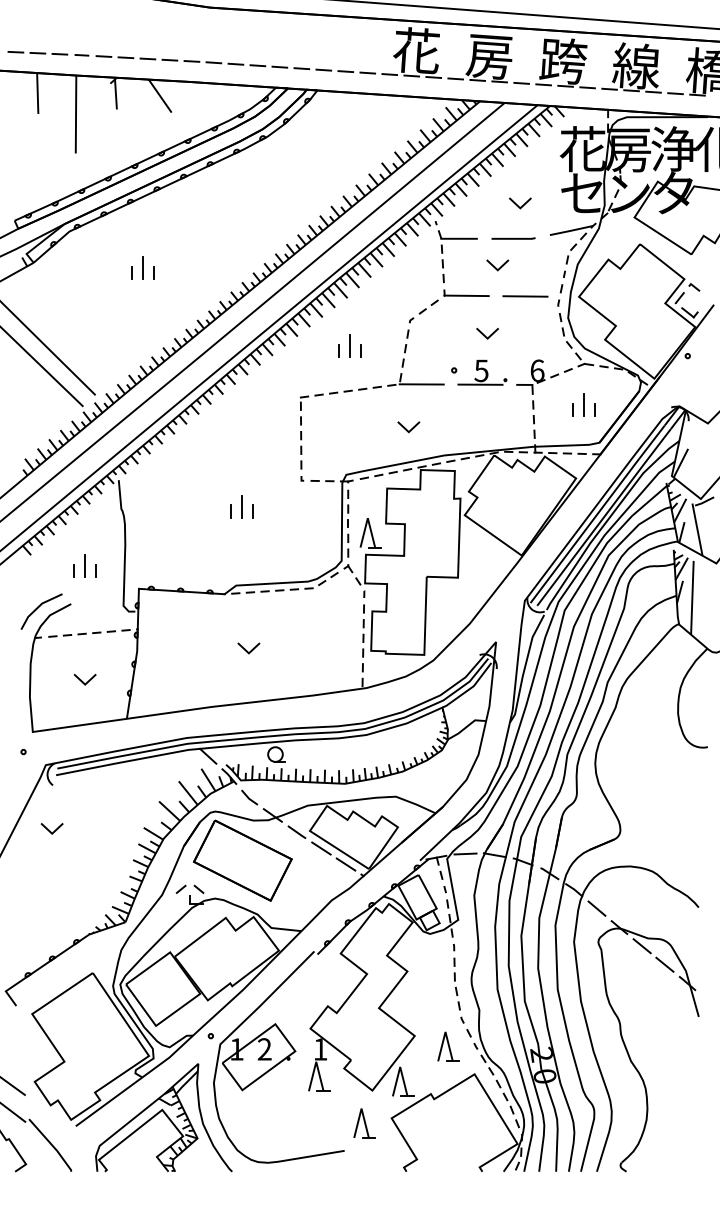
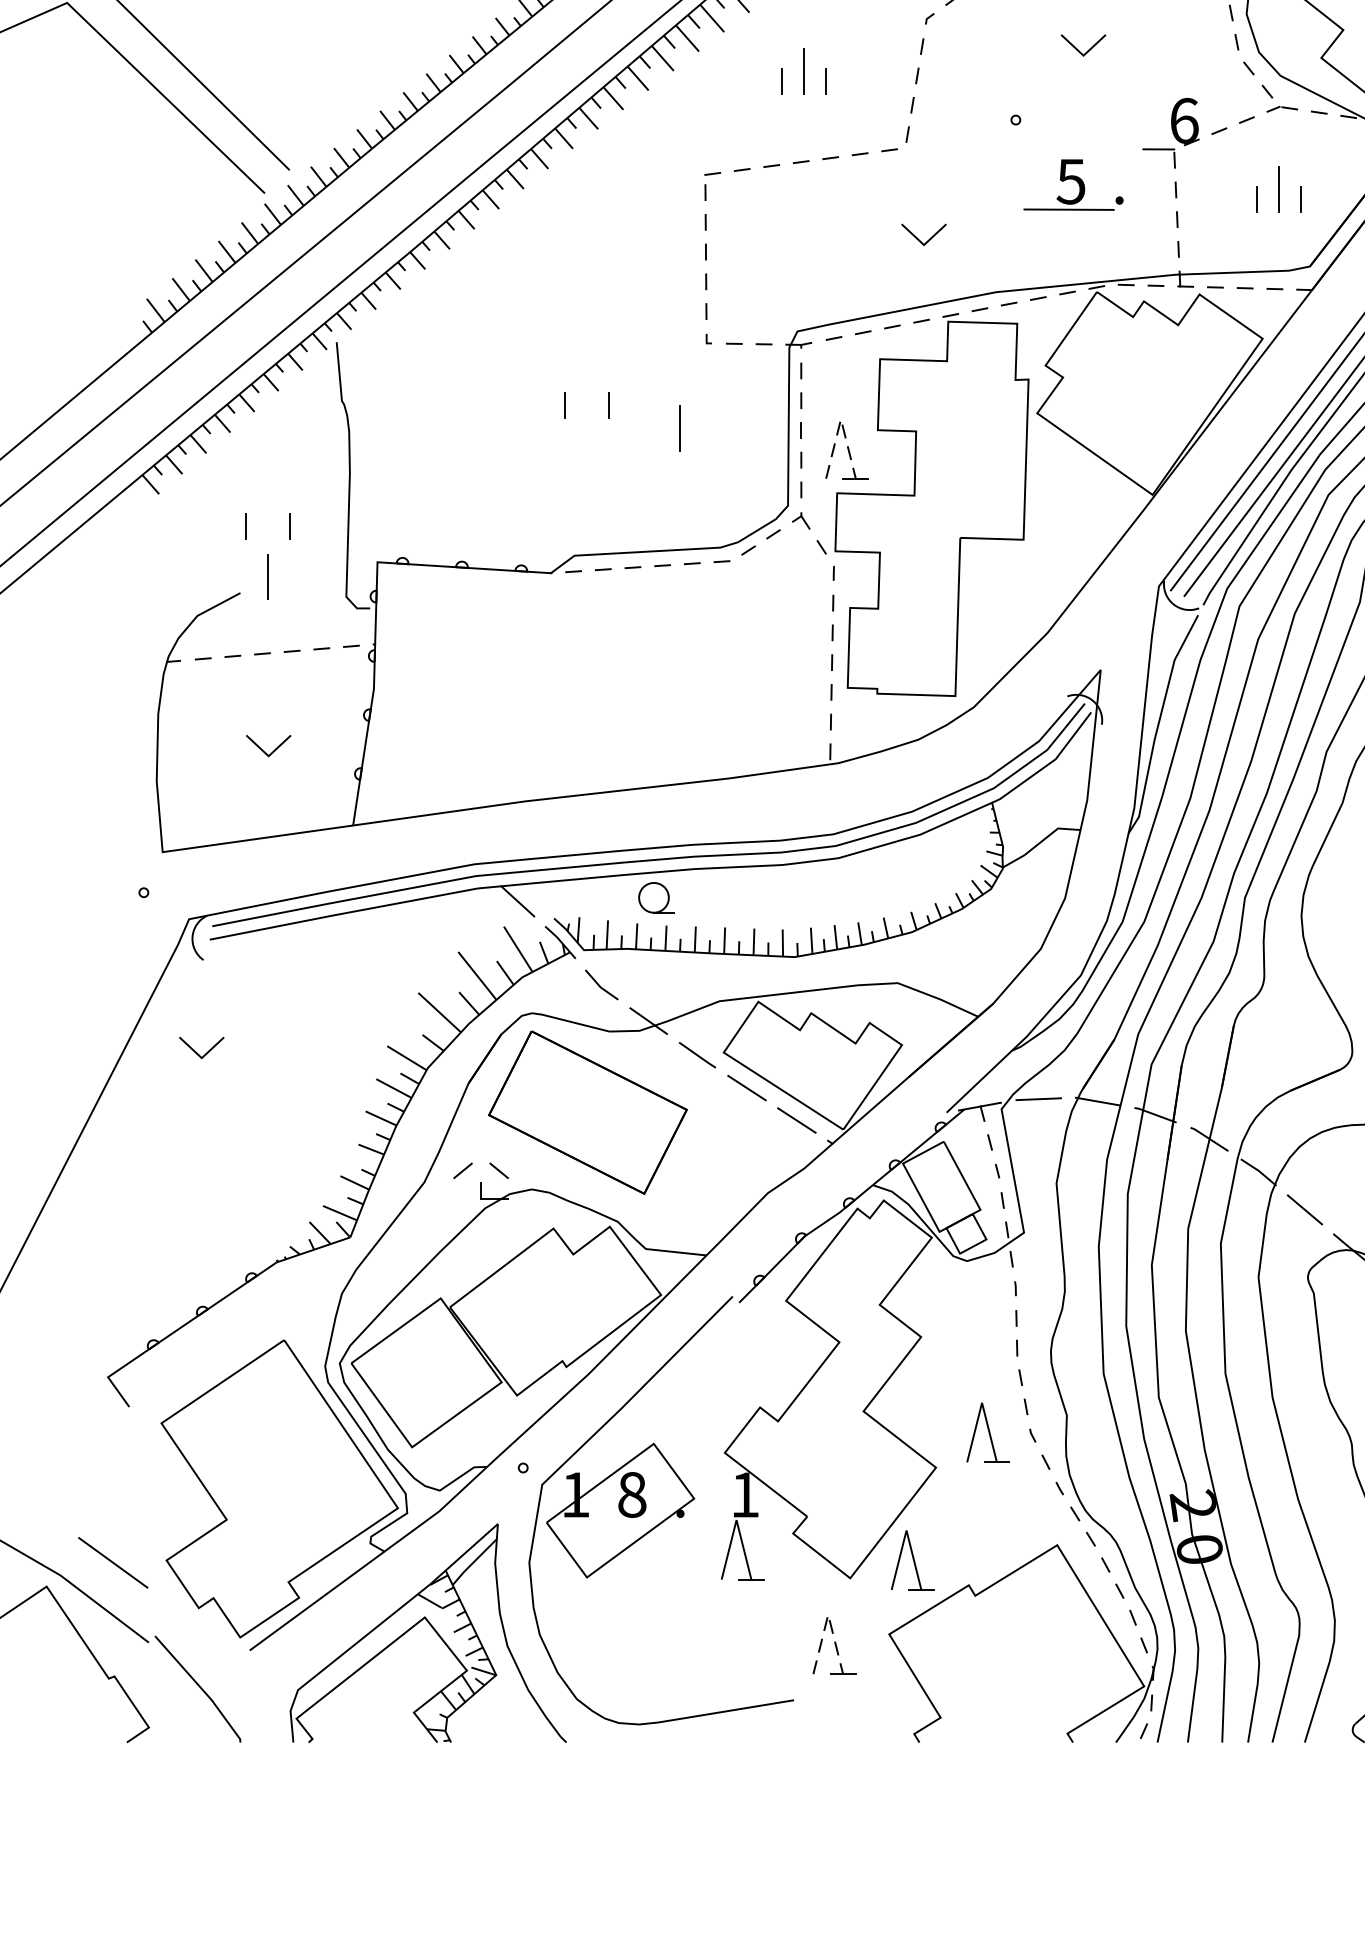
part: (482, 372) -> (1073, 184), moved
line: (421, 384) -> (949, 148), removed
line: (241, 506) -> (678, 427), moved
line: (367, 518) -> (840, 419), solid -> dashed
line: (84, 565) -> (267, 575), moved
line: (38, 608) -> (174, 602), removed
line: (246, 649) -> (595, 685), removed
part: (448, 1046) -> (988, 1432), moved
text: (264, 1049) -> (631, 1495), 2 -> 8
line: (361, 1108) -> (828, 1614), solid -> dashed

